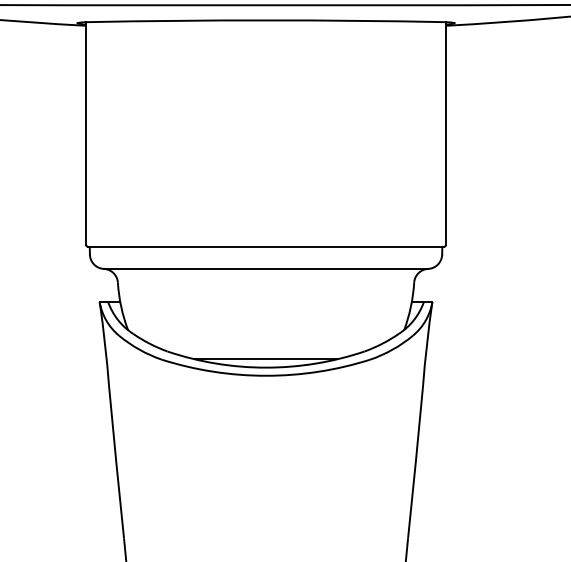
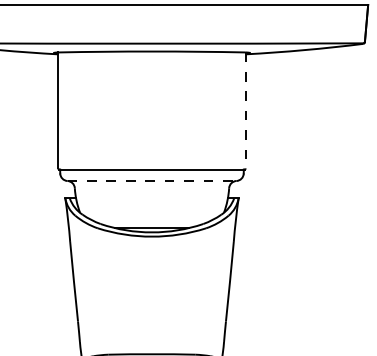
line: (445, 133) -> (245, 110), solid -> dashed
line: (267, 269) -> (152, 181), solid -> dashed

